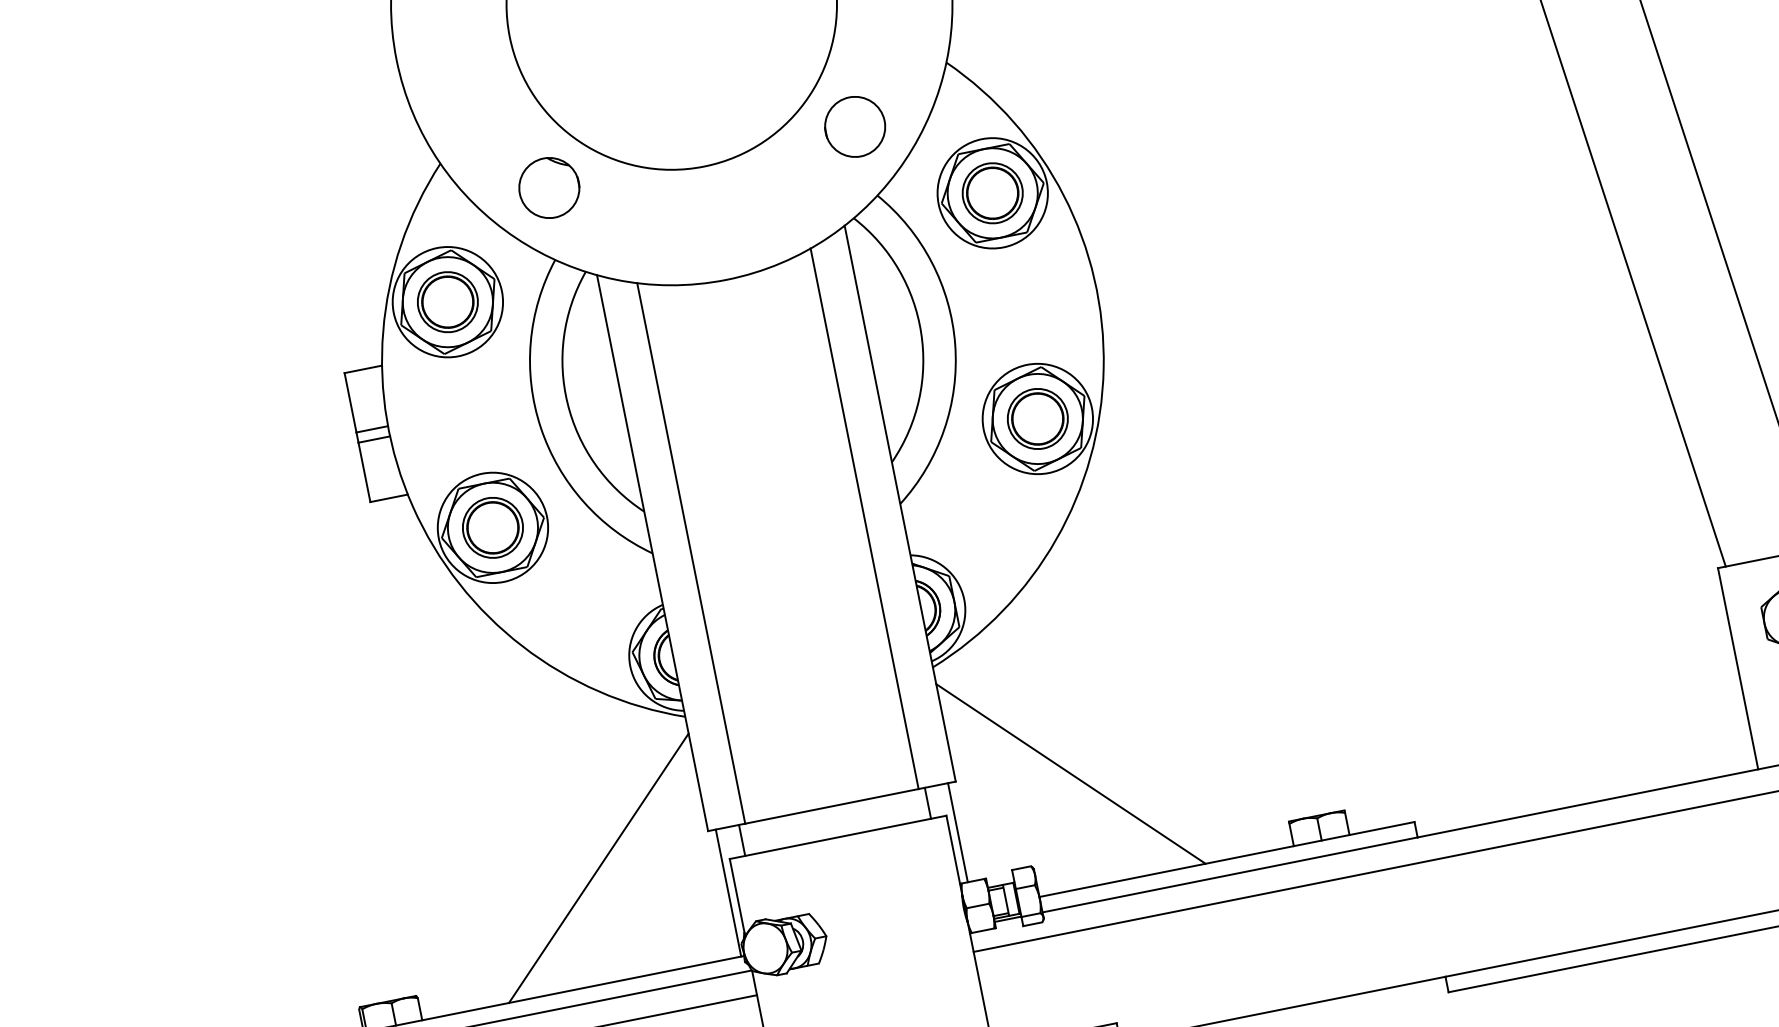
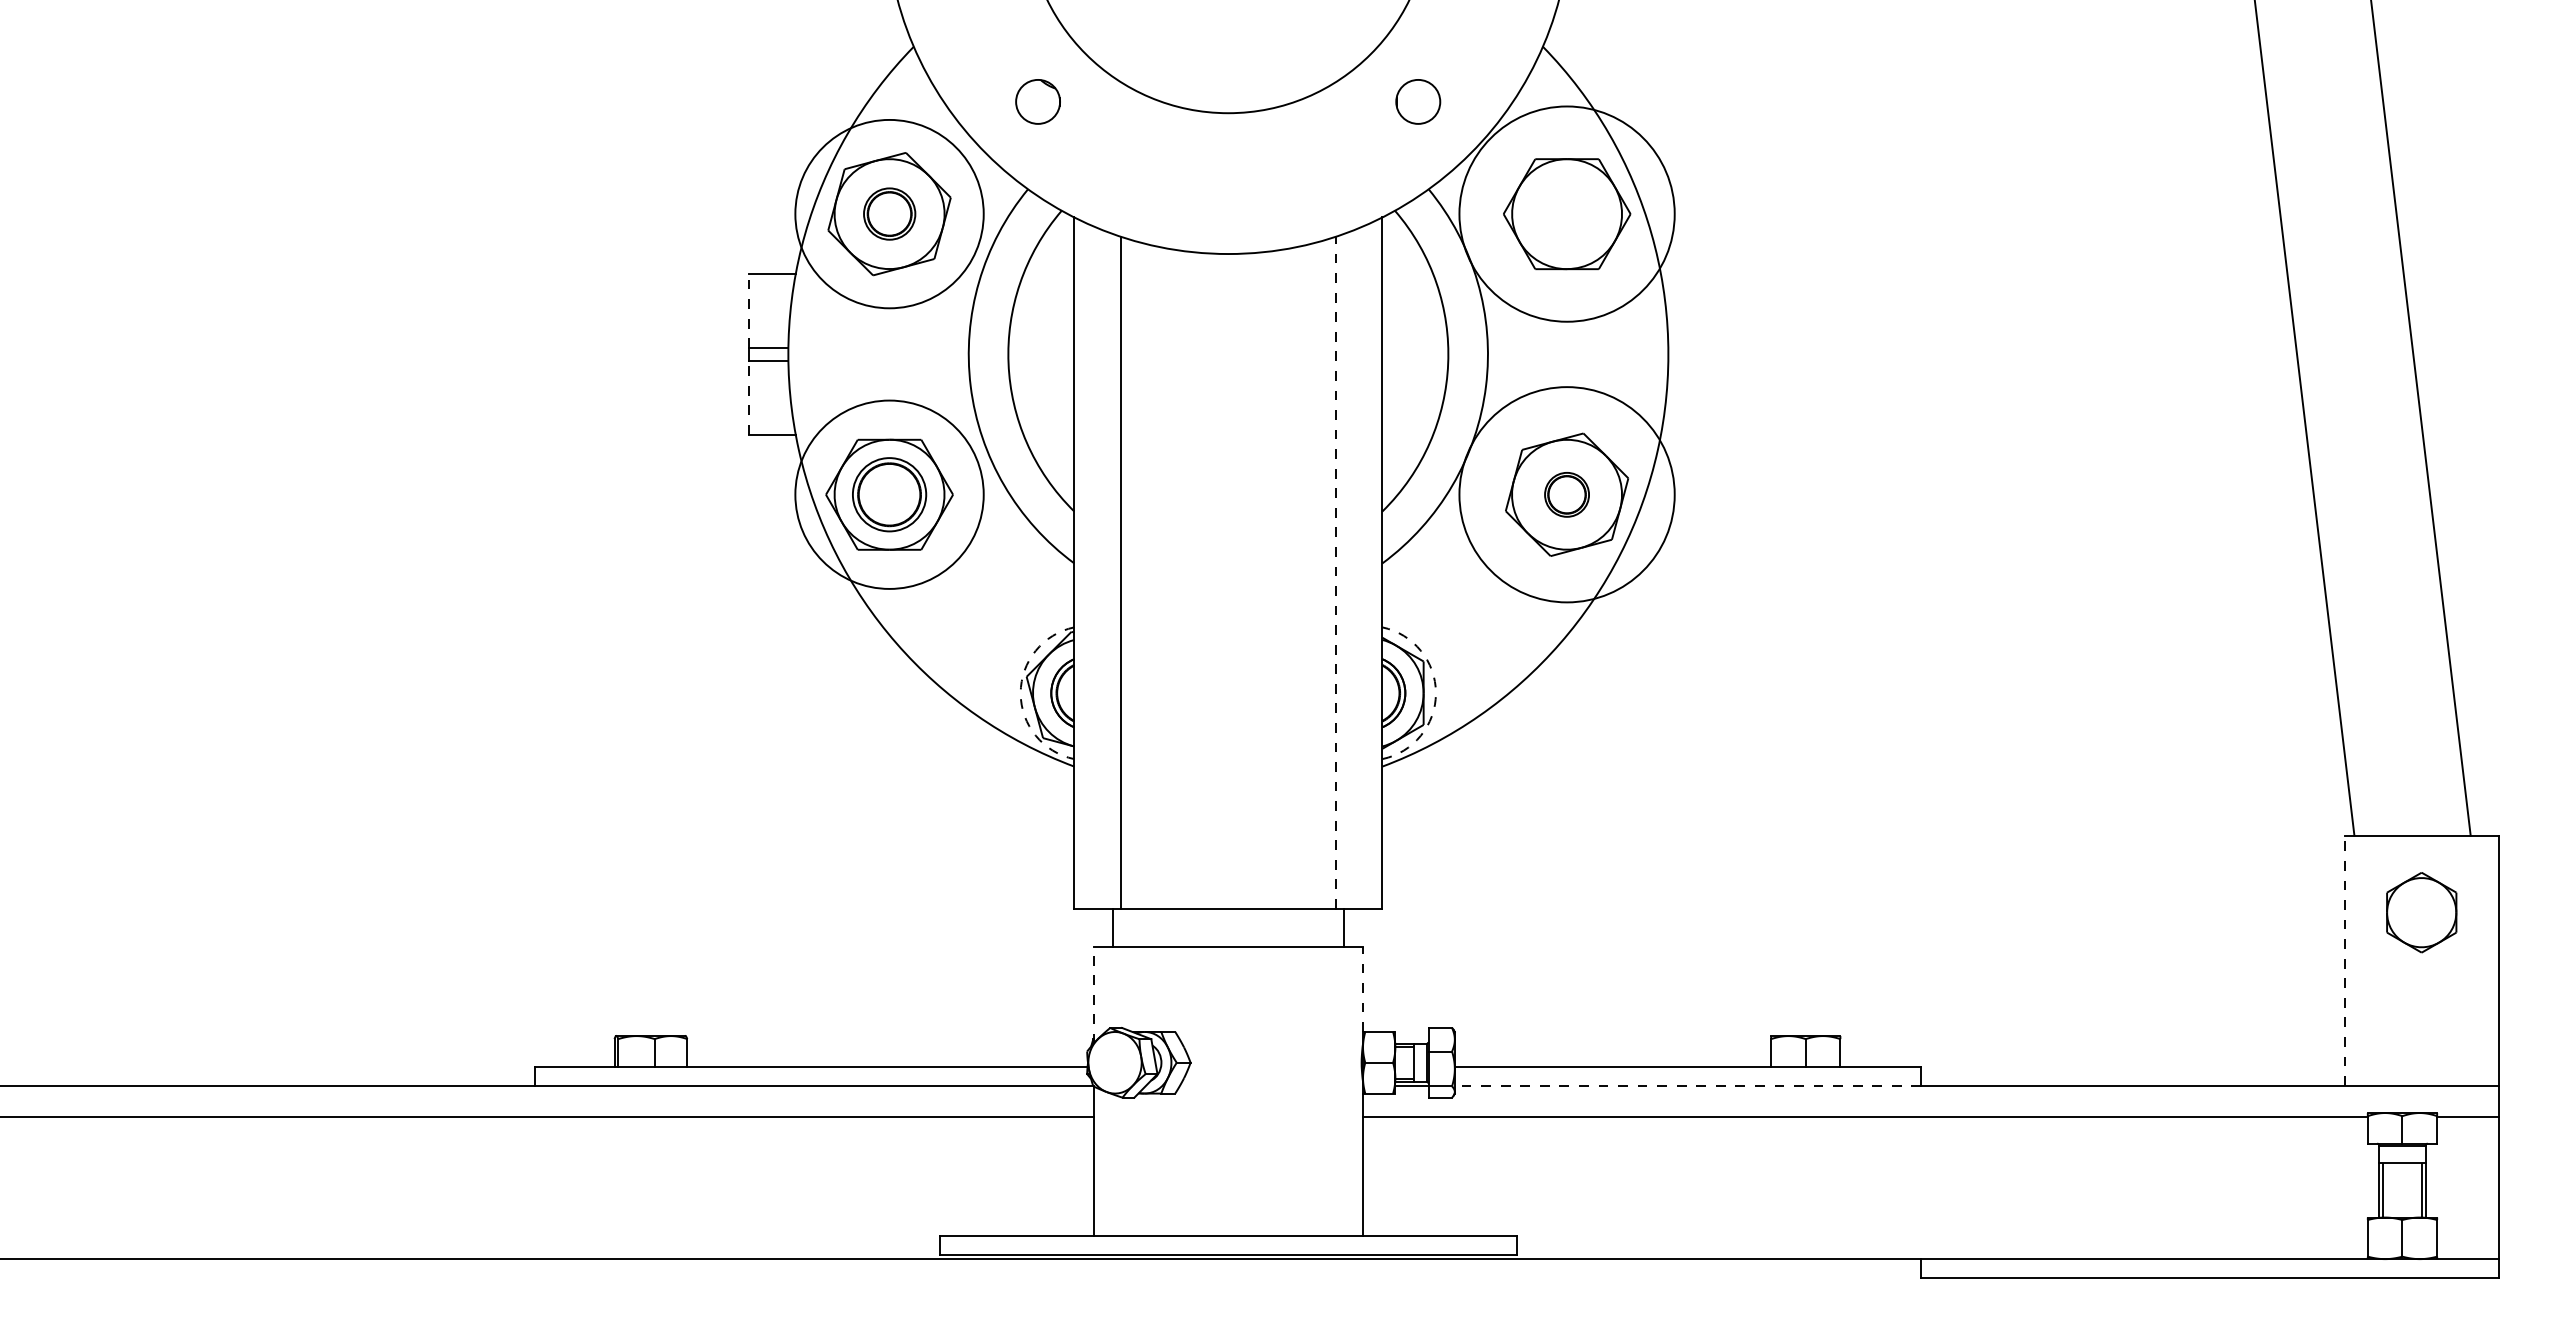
circle: (854, 126) -> (1417, 101), size x0.6
part: (548, 187) -> (1037, 101), size x0.6
circle: (992, 192) -> (1566, 213), size x1.6
part: (992, 192) -> (1566, 213), removed
circle: (447, 301) -> (889, 213), size x1.4
part: (447, 301) -> (889, 213), size x0.7
line: (350, 403) -> (749, 311), solid -> dashed
circle: (1037, 418) -> (1566, 494), size x1.6
part: (1037, 418) -> (1566, 494), size x0.6
line: (364, 472) -> (749, 397), solid -> dashed
line: (864, 518) -> (1336, 572), solid -> dashed
circle: (492, 527) -> (889, 494), size x1.4
arc: (963, 599) -> (1435, 693), solid -> dashed
arc: (630, 666) -> (1020, 693), solid -> dashed
line: (1737, 668) -> (2344, 960), solid -> dashed
line: (1070, 773) -> (1521, 926), removed
line: (957, 832) -> (1372, 969), removed
line: (953, 849) -> (1363, 989), solid -> dashed
line: (598, 867) -> (934, 926), removed
line: (1229, 874) -> (1687, 1085), solid -> dashed
line: (728, 892) -> (1083, 987), removed
line: (737, 897) -> (1093, 995), solid -> dashed

